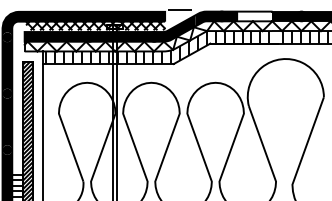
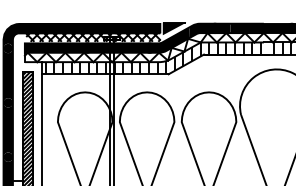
fill: (179, 16) -> (174, 28), added
fill: (255, 16) -> (247, 28), added

